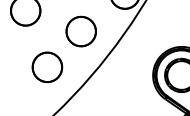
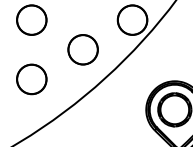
part: (47, 67) -> (31, 79), moved

